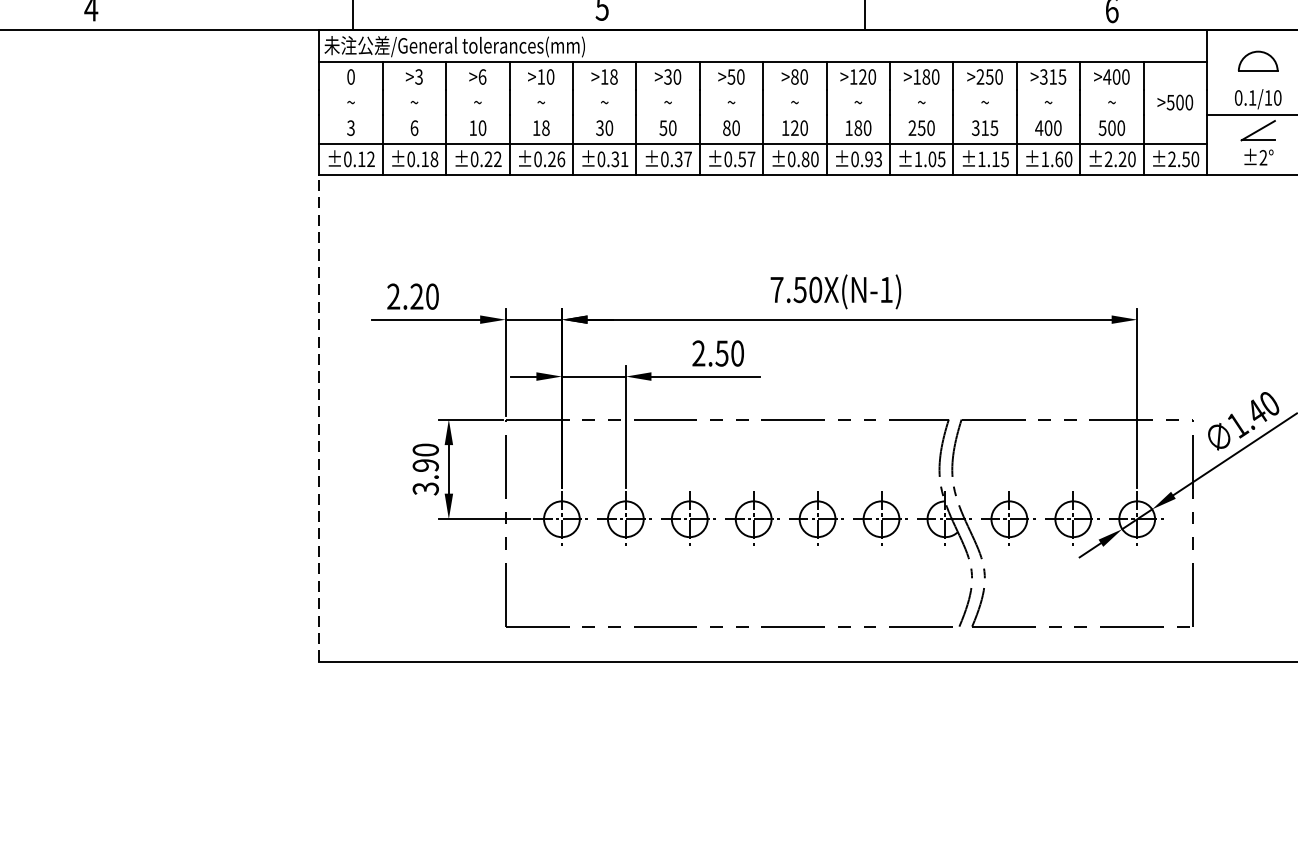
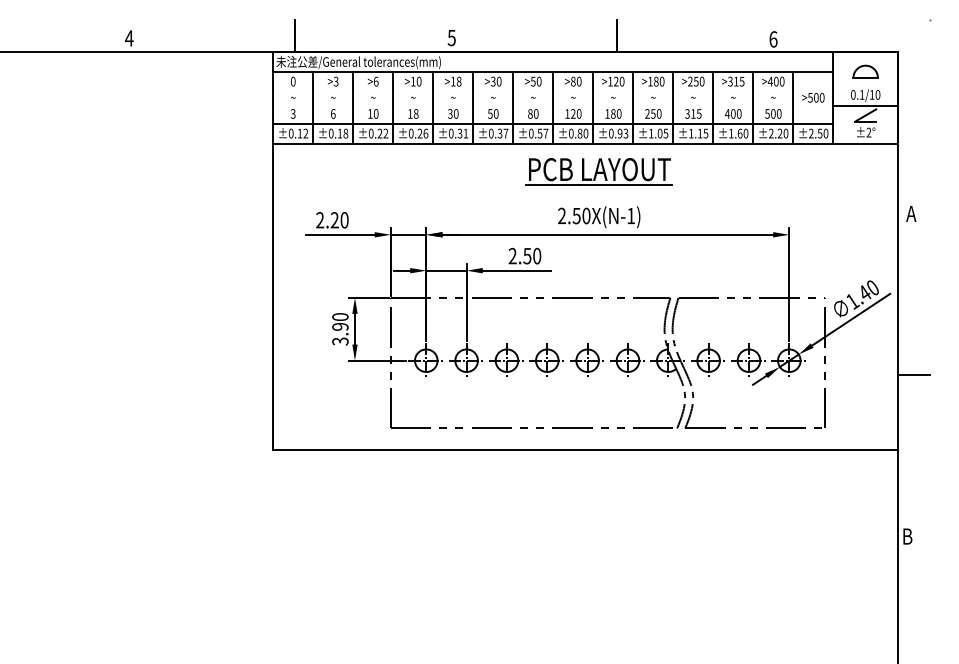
part: (834, 219) -> (598, 171), added
text: (777, 289) -> (562, 215), 7.50X(N-1) -> 2.50X(N-1)
line: (319, 417) -> (273, 296), dashed -> solid

